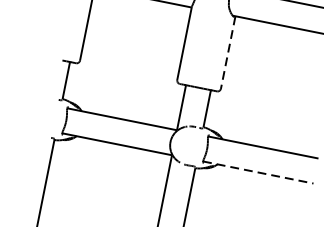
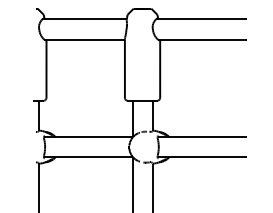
line: (228, 53) -> (160, 69), dashed -> solid
line: (258, 172) -> (202, 157), dashed -> solid

